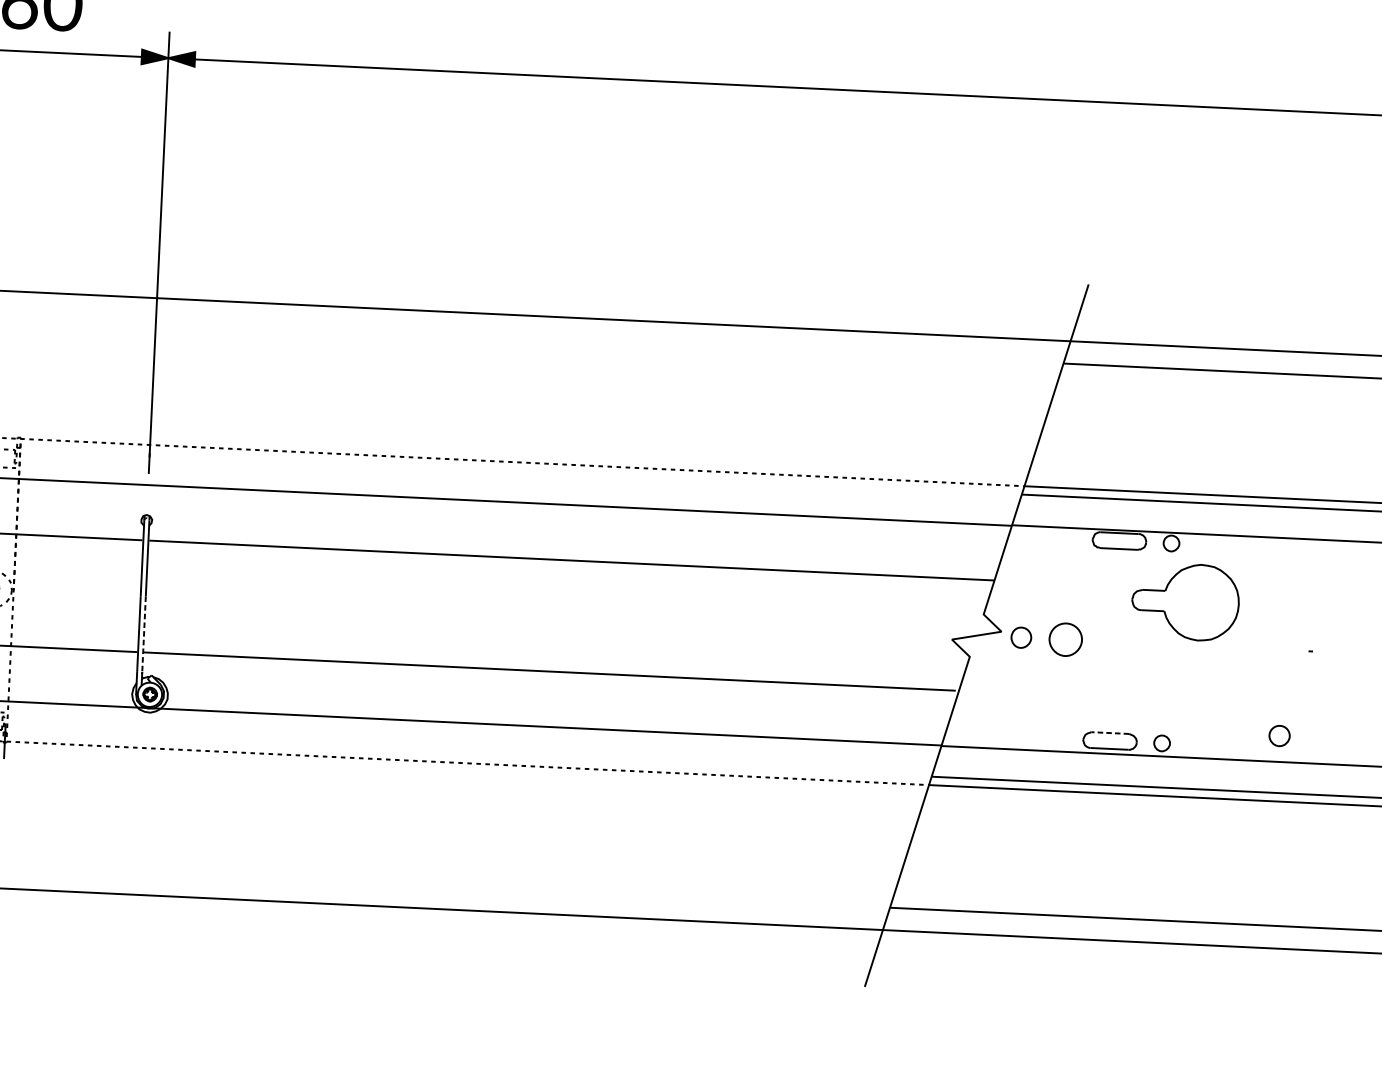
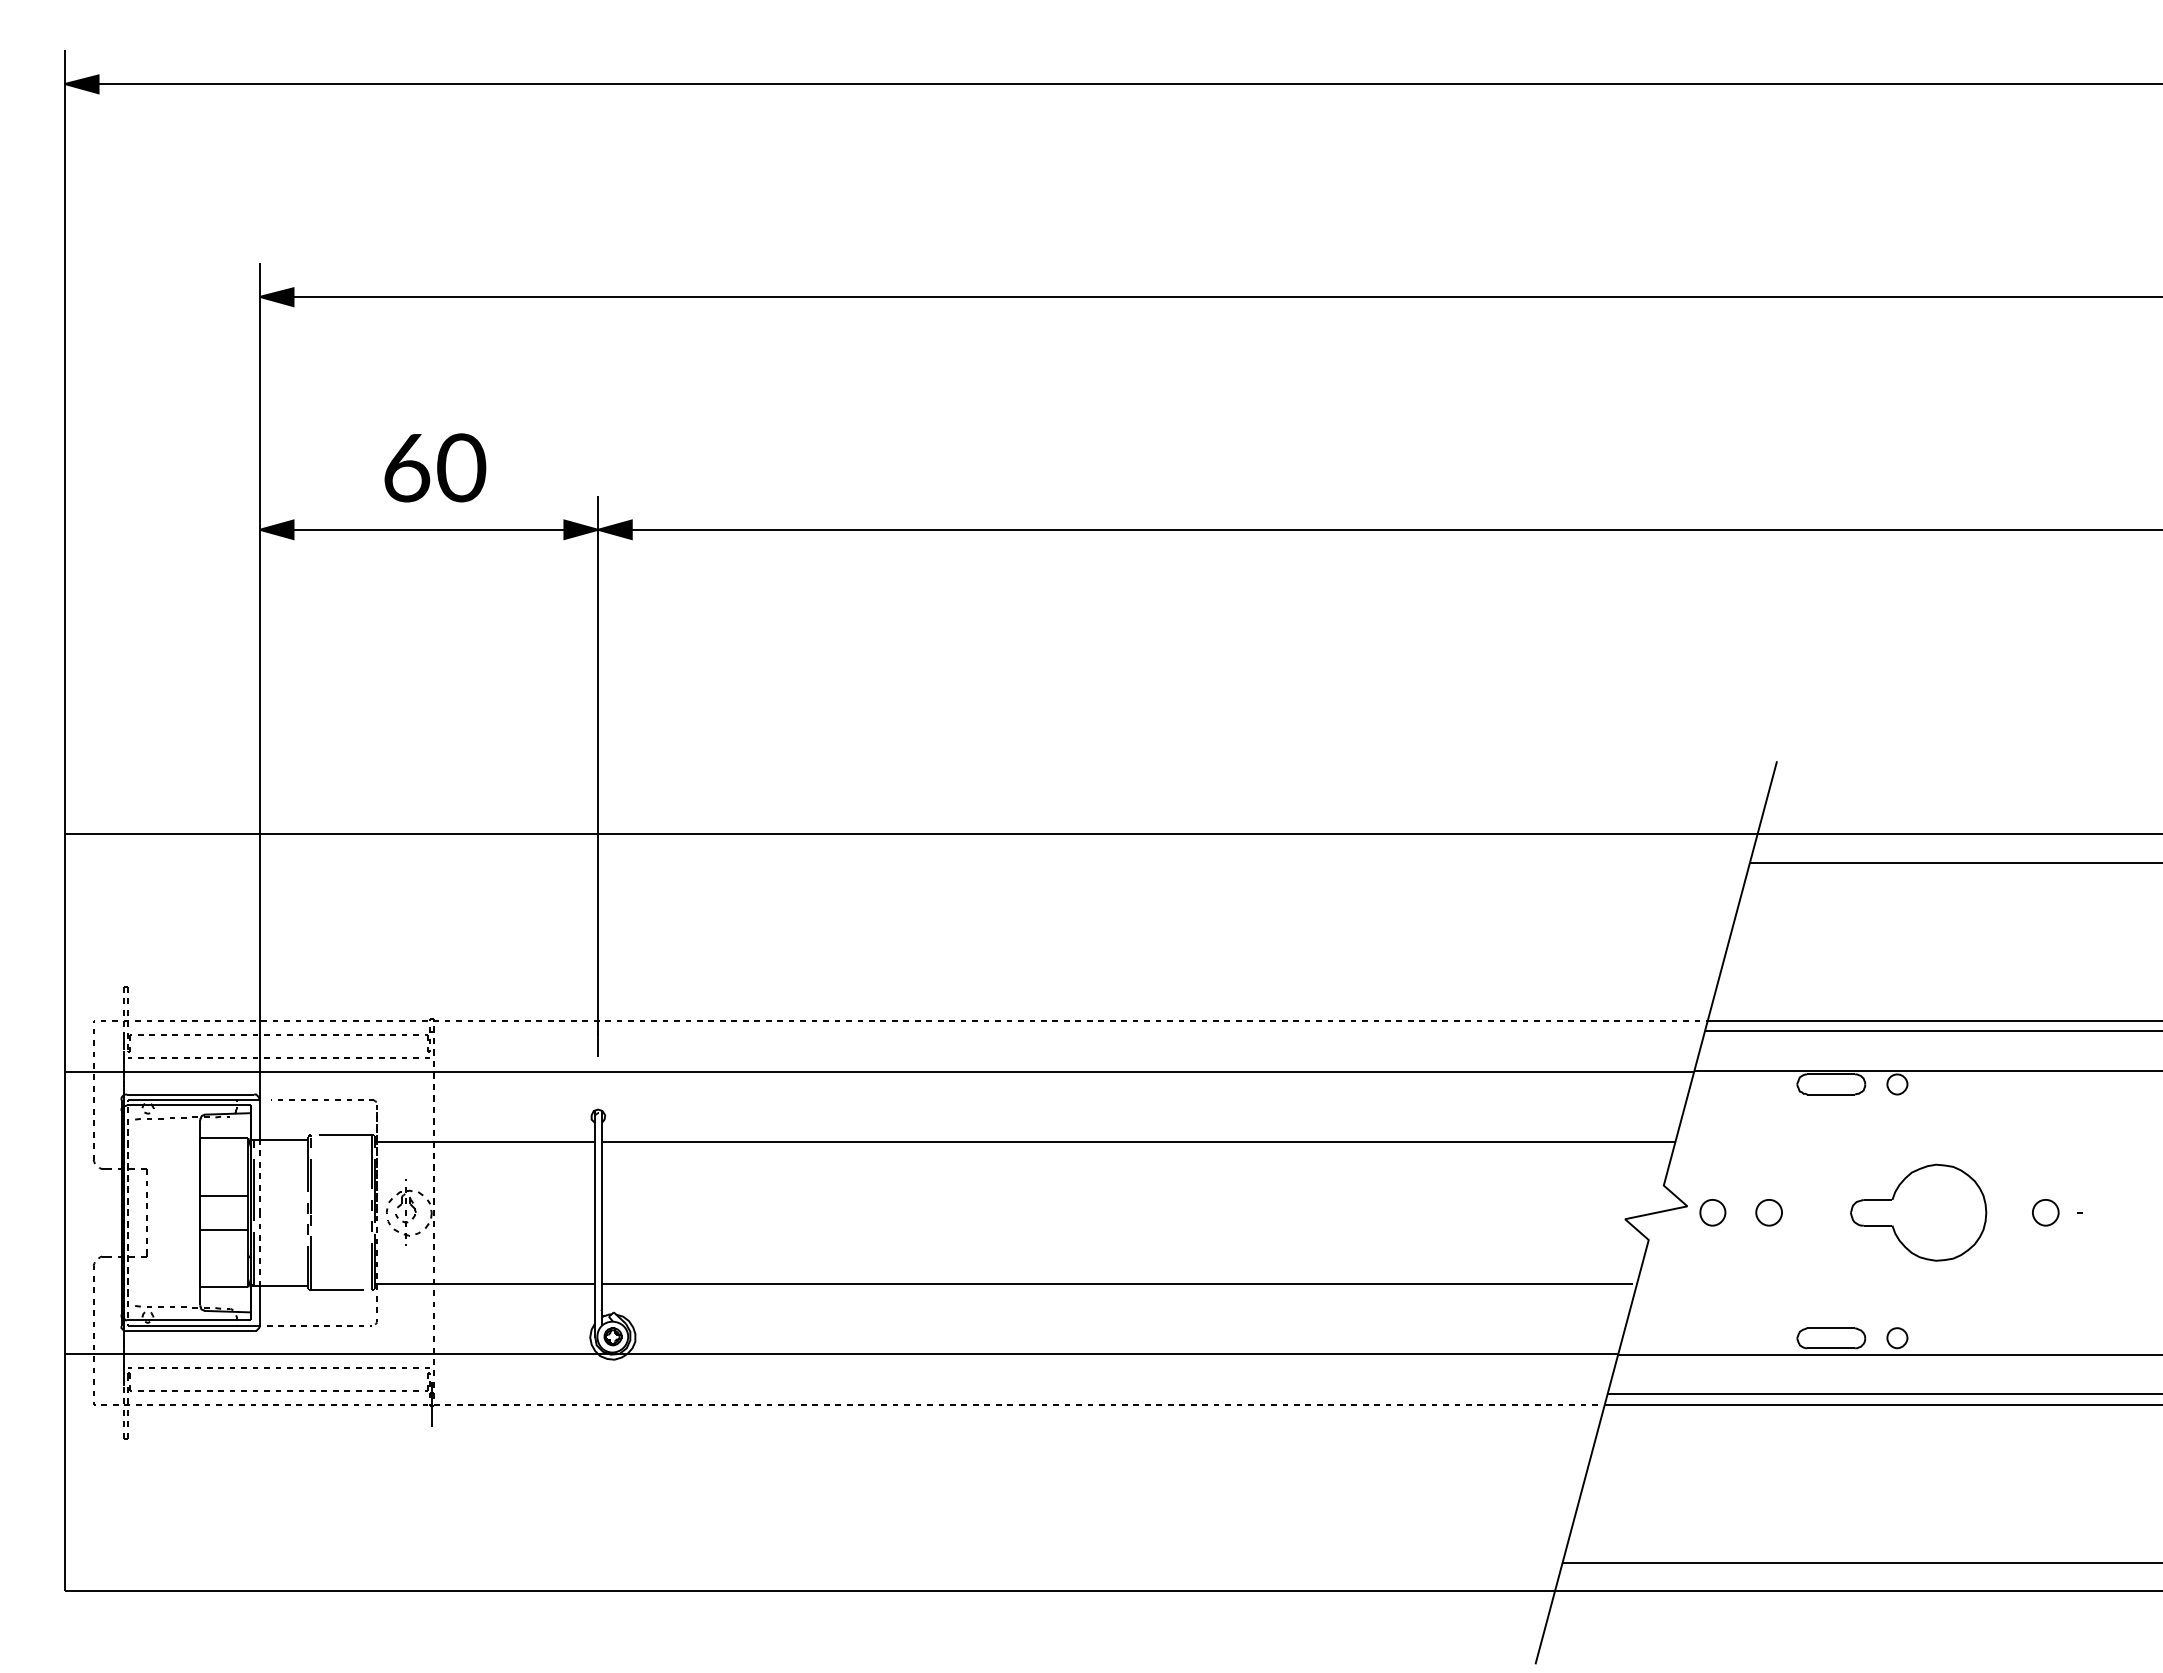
part: (1185, 601) -> (1918, 1212), moved
line: (143, 634) -> (601, 1261), dashed -> solid
part: (1065, 639) -> (1768, 1212), size x0.62
line: (1109, 733) -> (1830, 1328), dashed -> solid
part: (1279, 735) -> (2045, 1212), moved

